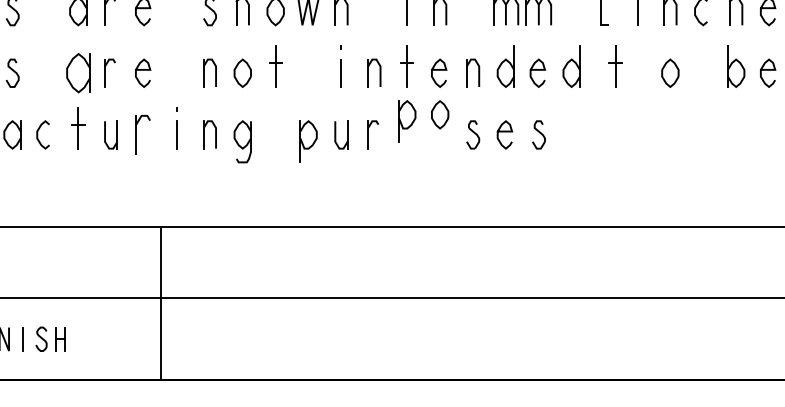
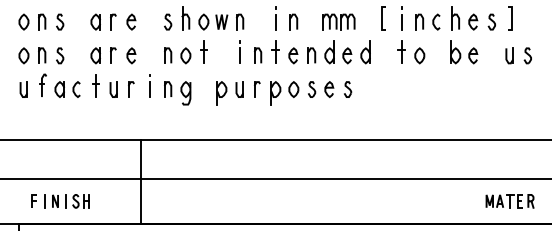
part: (615, 65) -> (401, 51), moved
part: (77, 72) -> (95, 55), size x0.71
part: (423, 121) -> (284, 93), moved
part: (143, 134) -> (131, 89), size x0.71

